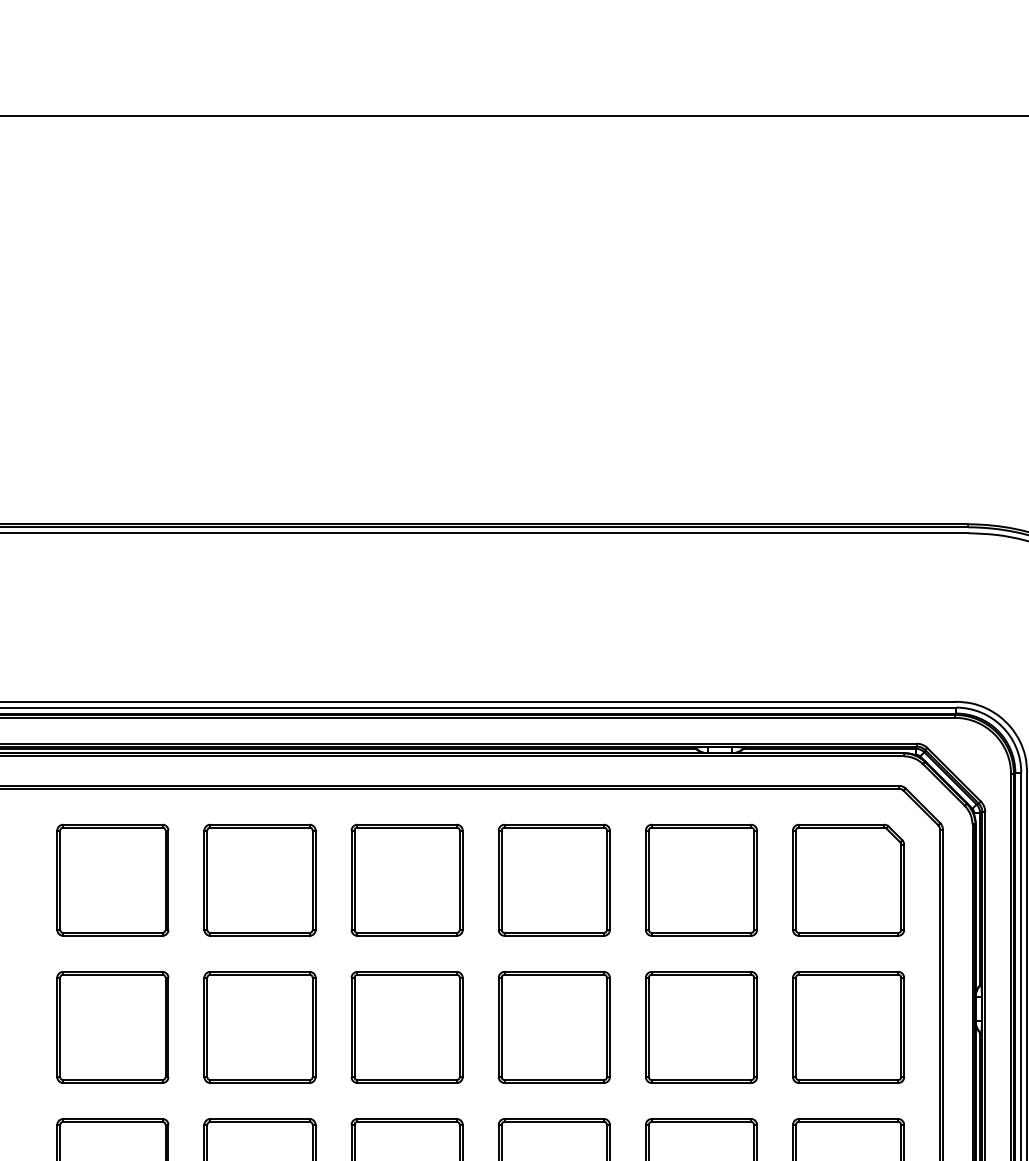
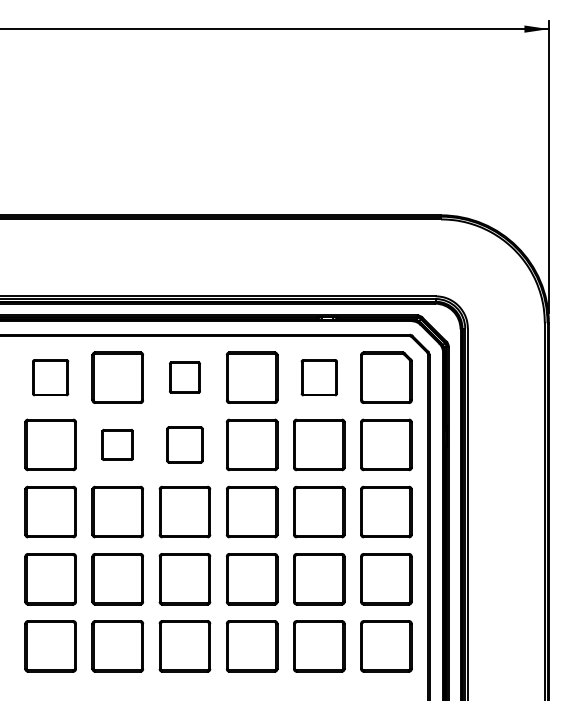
part: (112, 879) -> (50, 377), size x0.7
part: (406, 879) -> (184, 377), size x0.6
part: (701, 879) -> (319, 377), size x0.7
part: (259, 1026) -> (117, 444), size x0.6
part: (406, 1026) -> (184, 444), size x0.7

